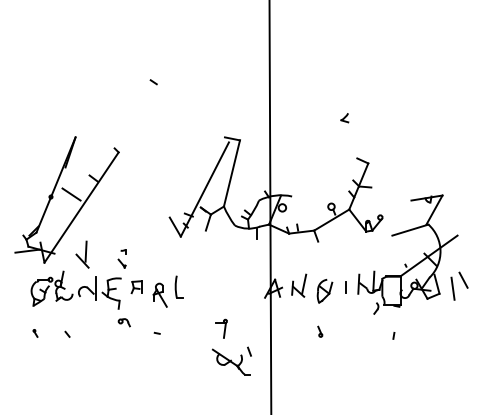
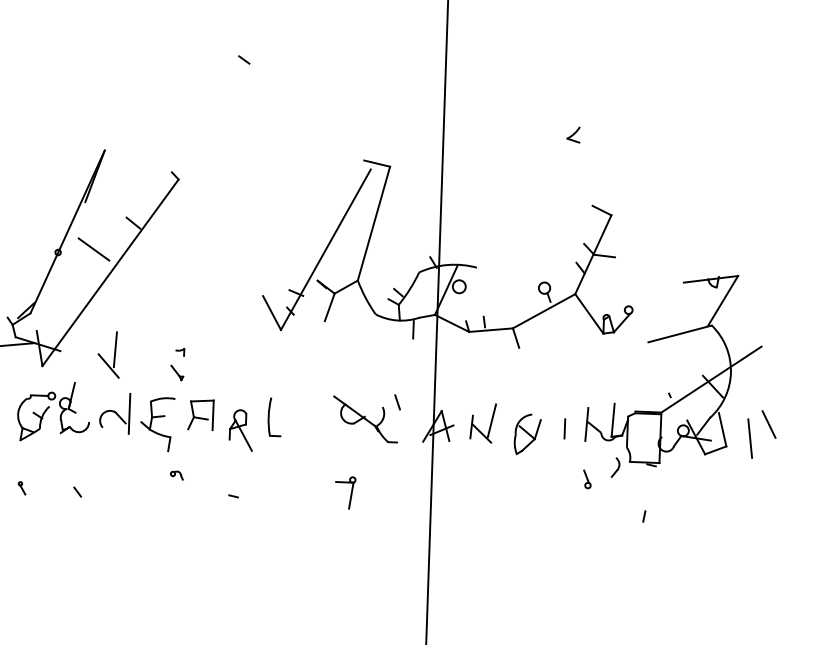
part: (136, 286) -> (200, 413), size x1.43
part: (123, 322) -> (175, 475), size x0.62
part: (320, 331) -> (587, 478), moved
part: (231, 360) -> (365, 416), moved

